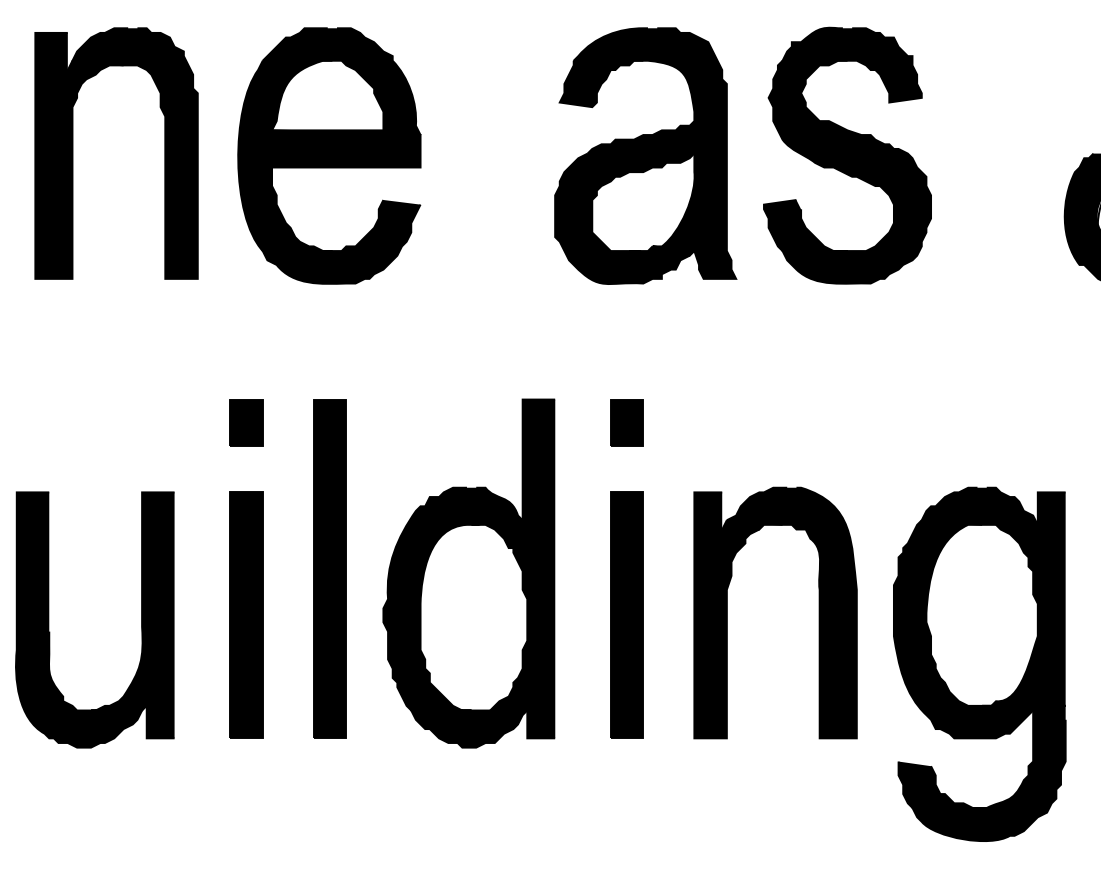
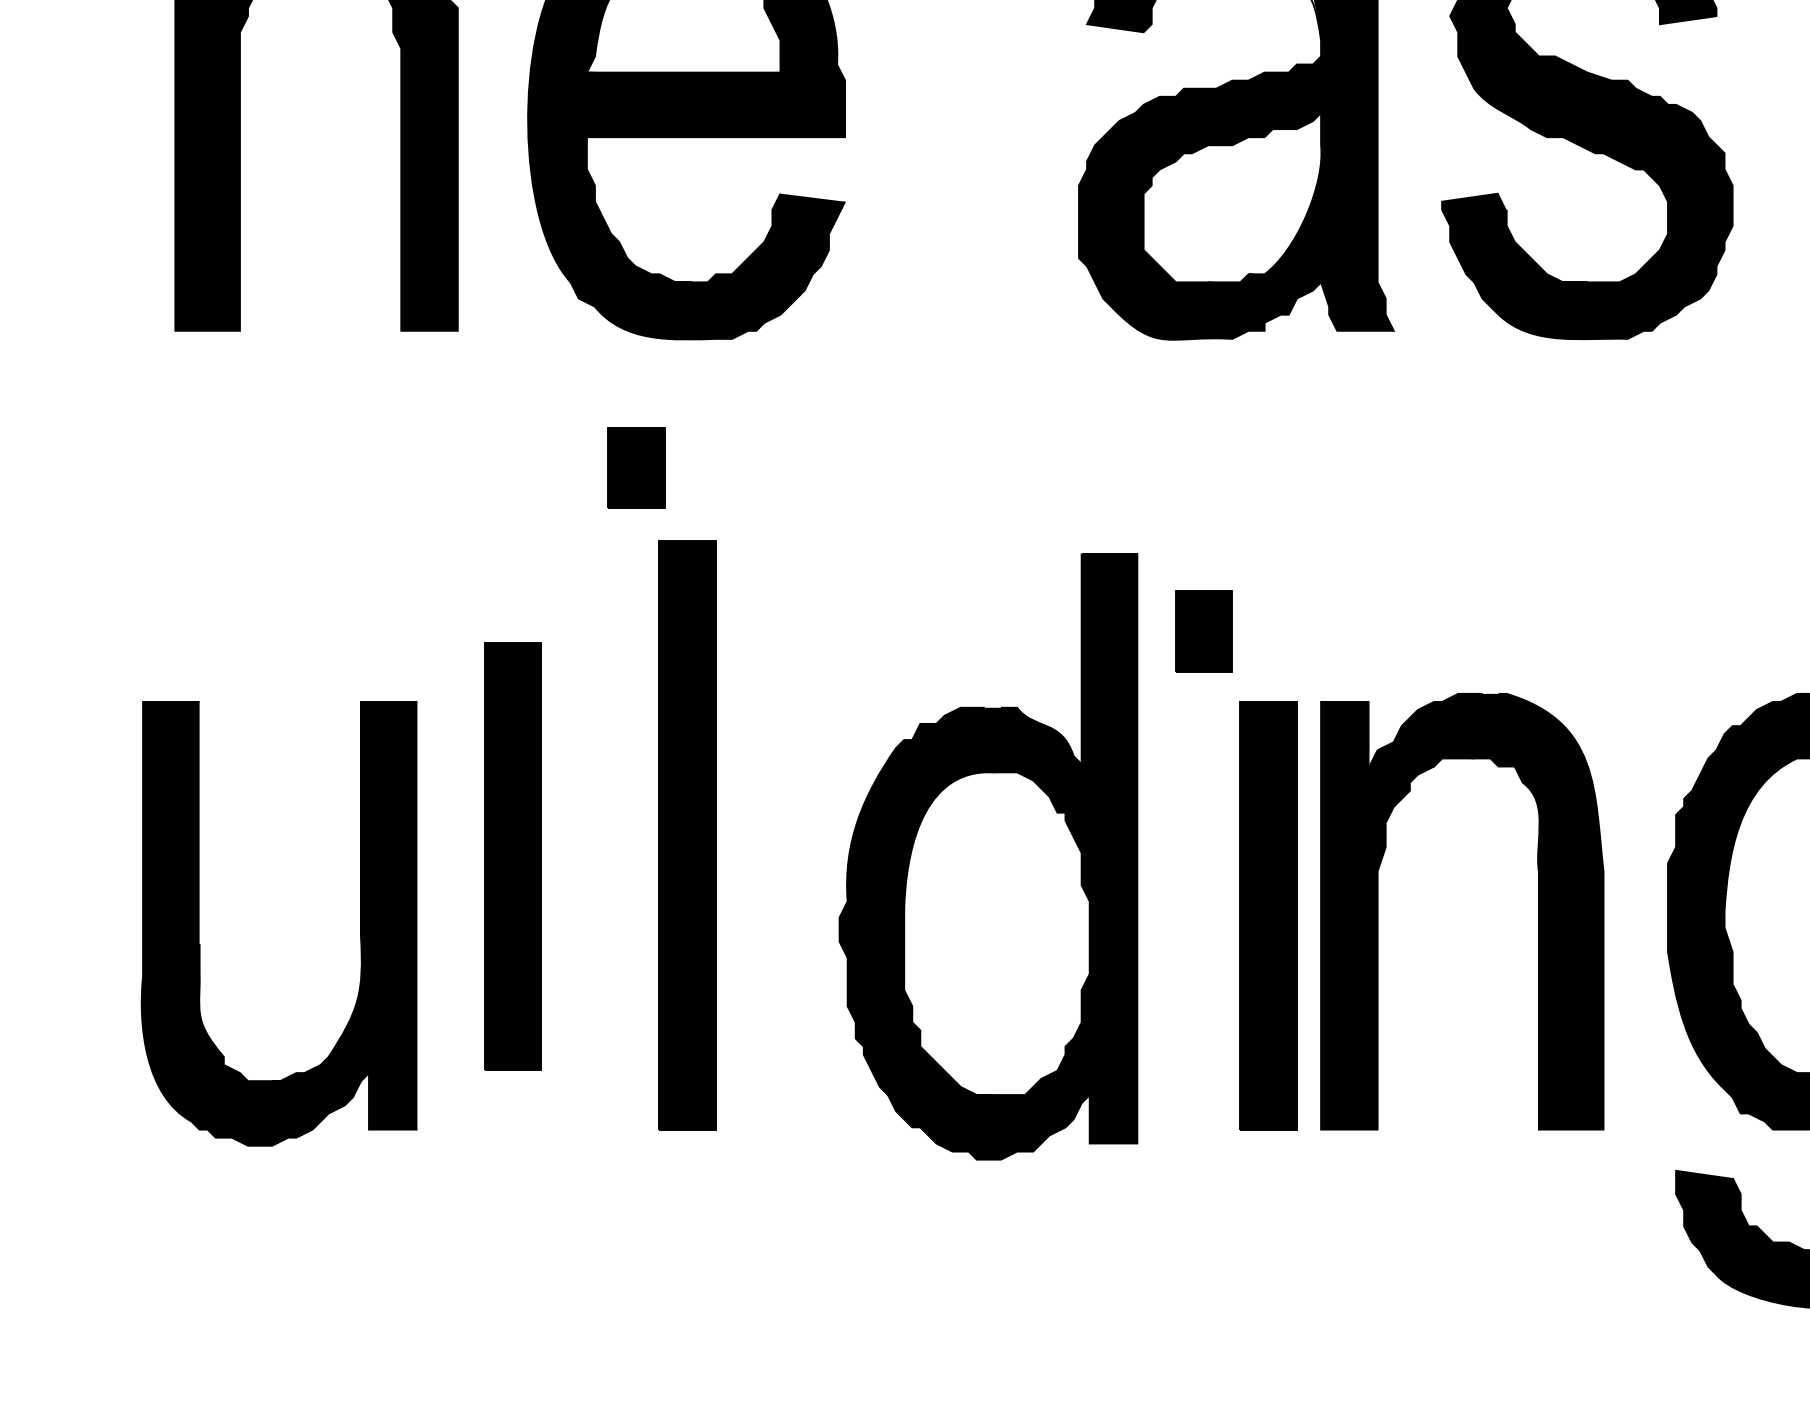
part: (246, 422) -> (636, 467), moved
part: (626, 422) -> (1203, 630), moved
part: (468, 573) -> (987, 856), moved
part: (246, 614) -> (512, 855), moved
part: (626, 614) -> (1267, 914), moved

